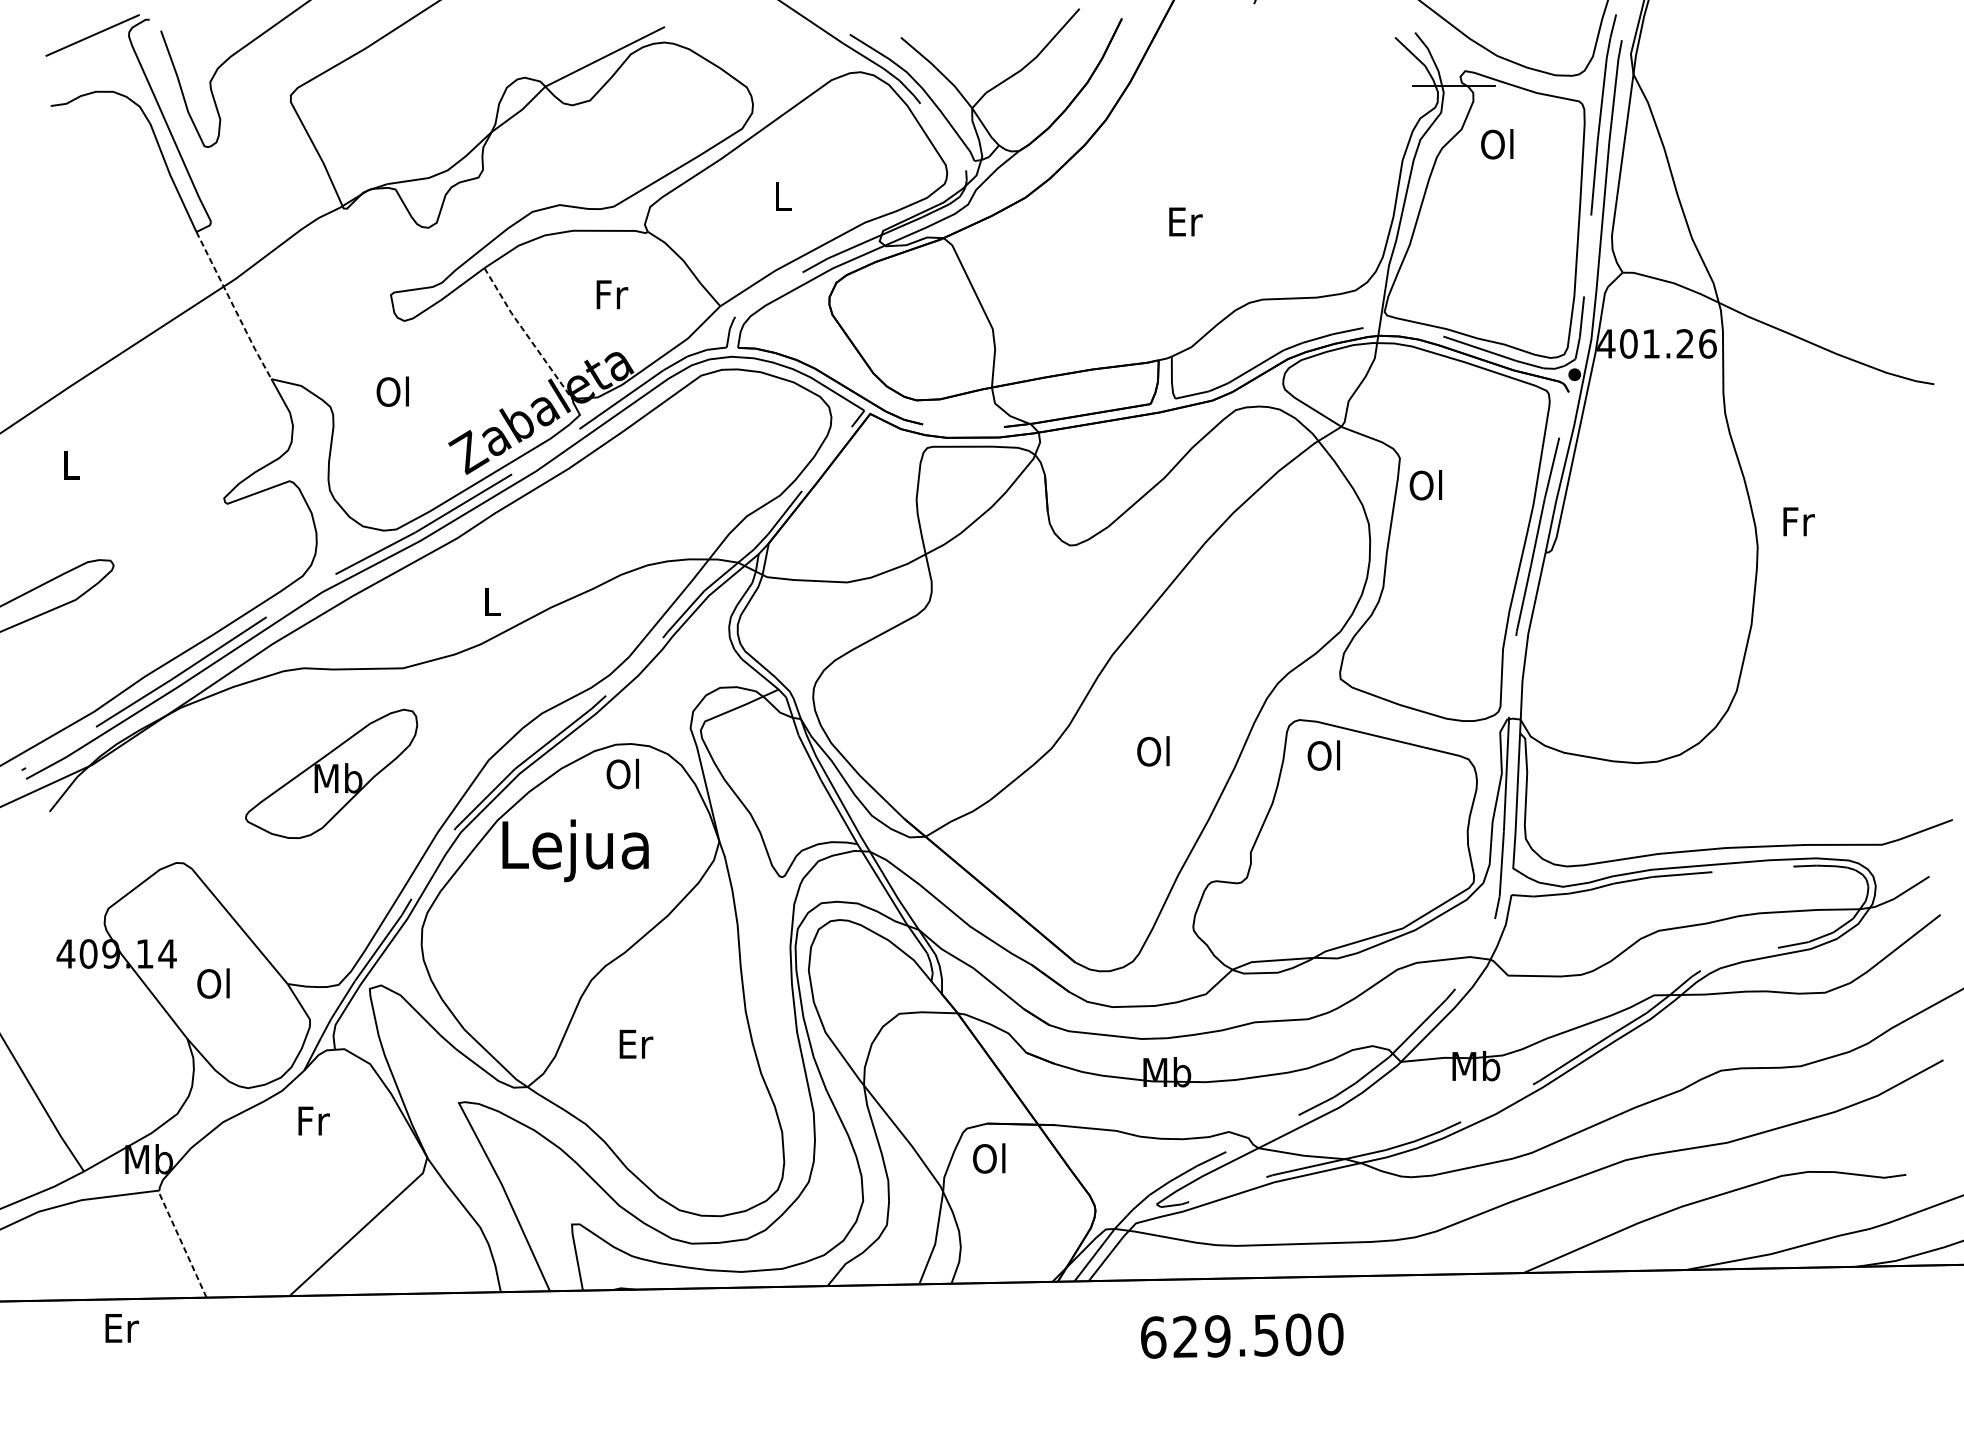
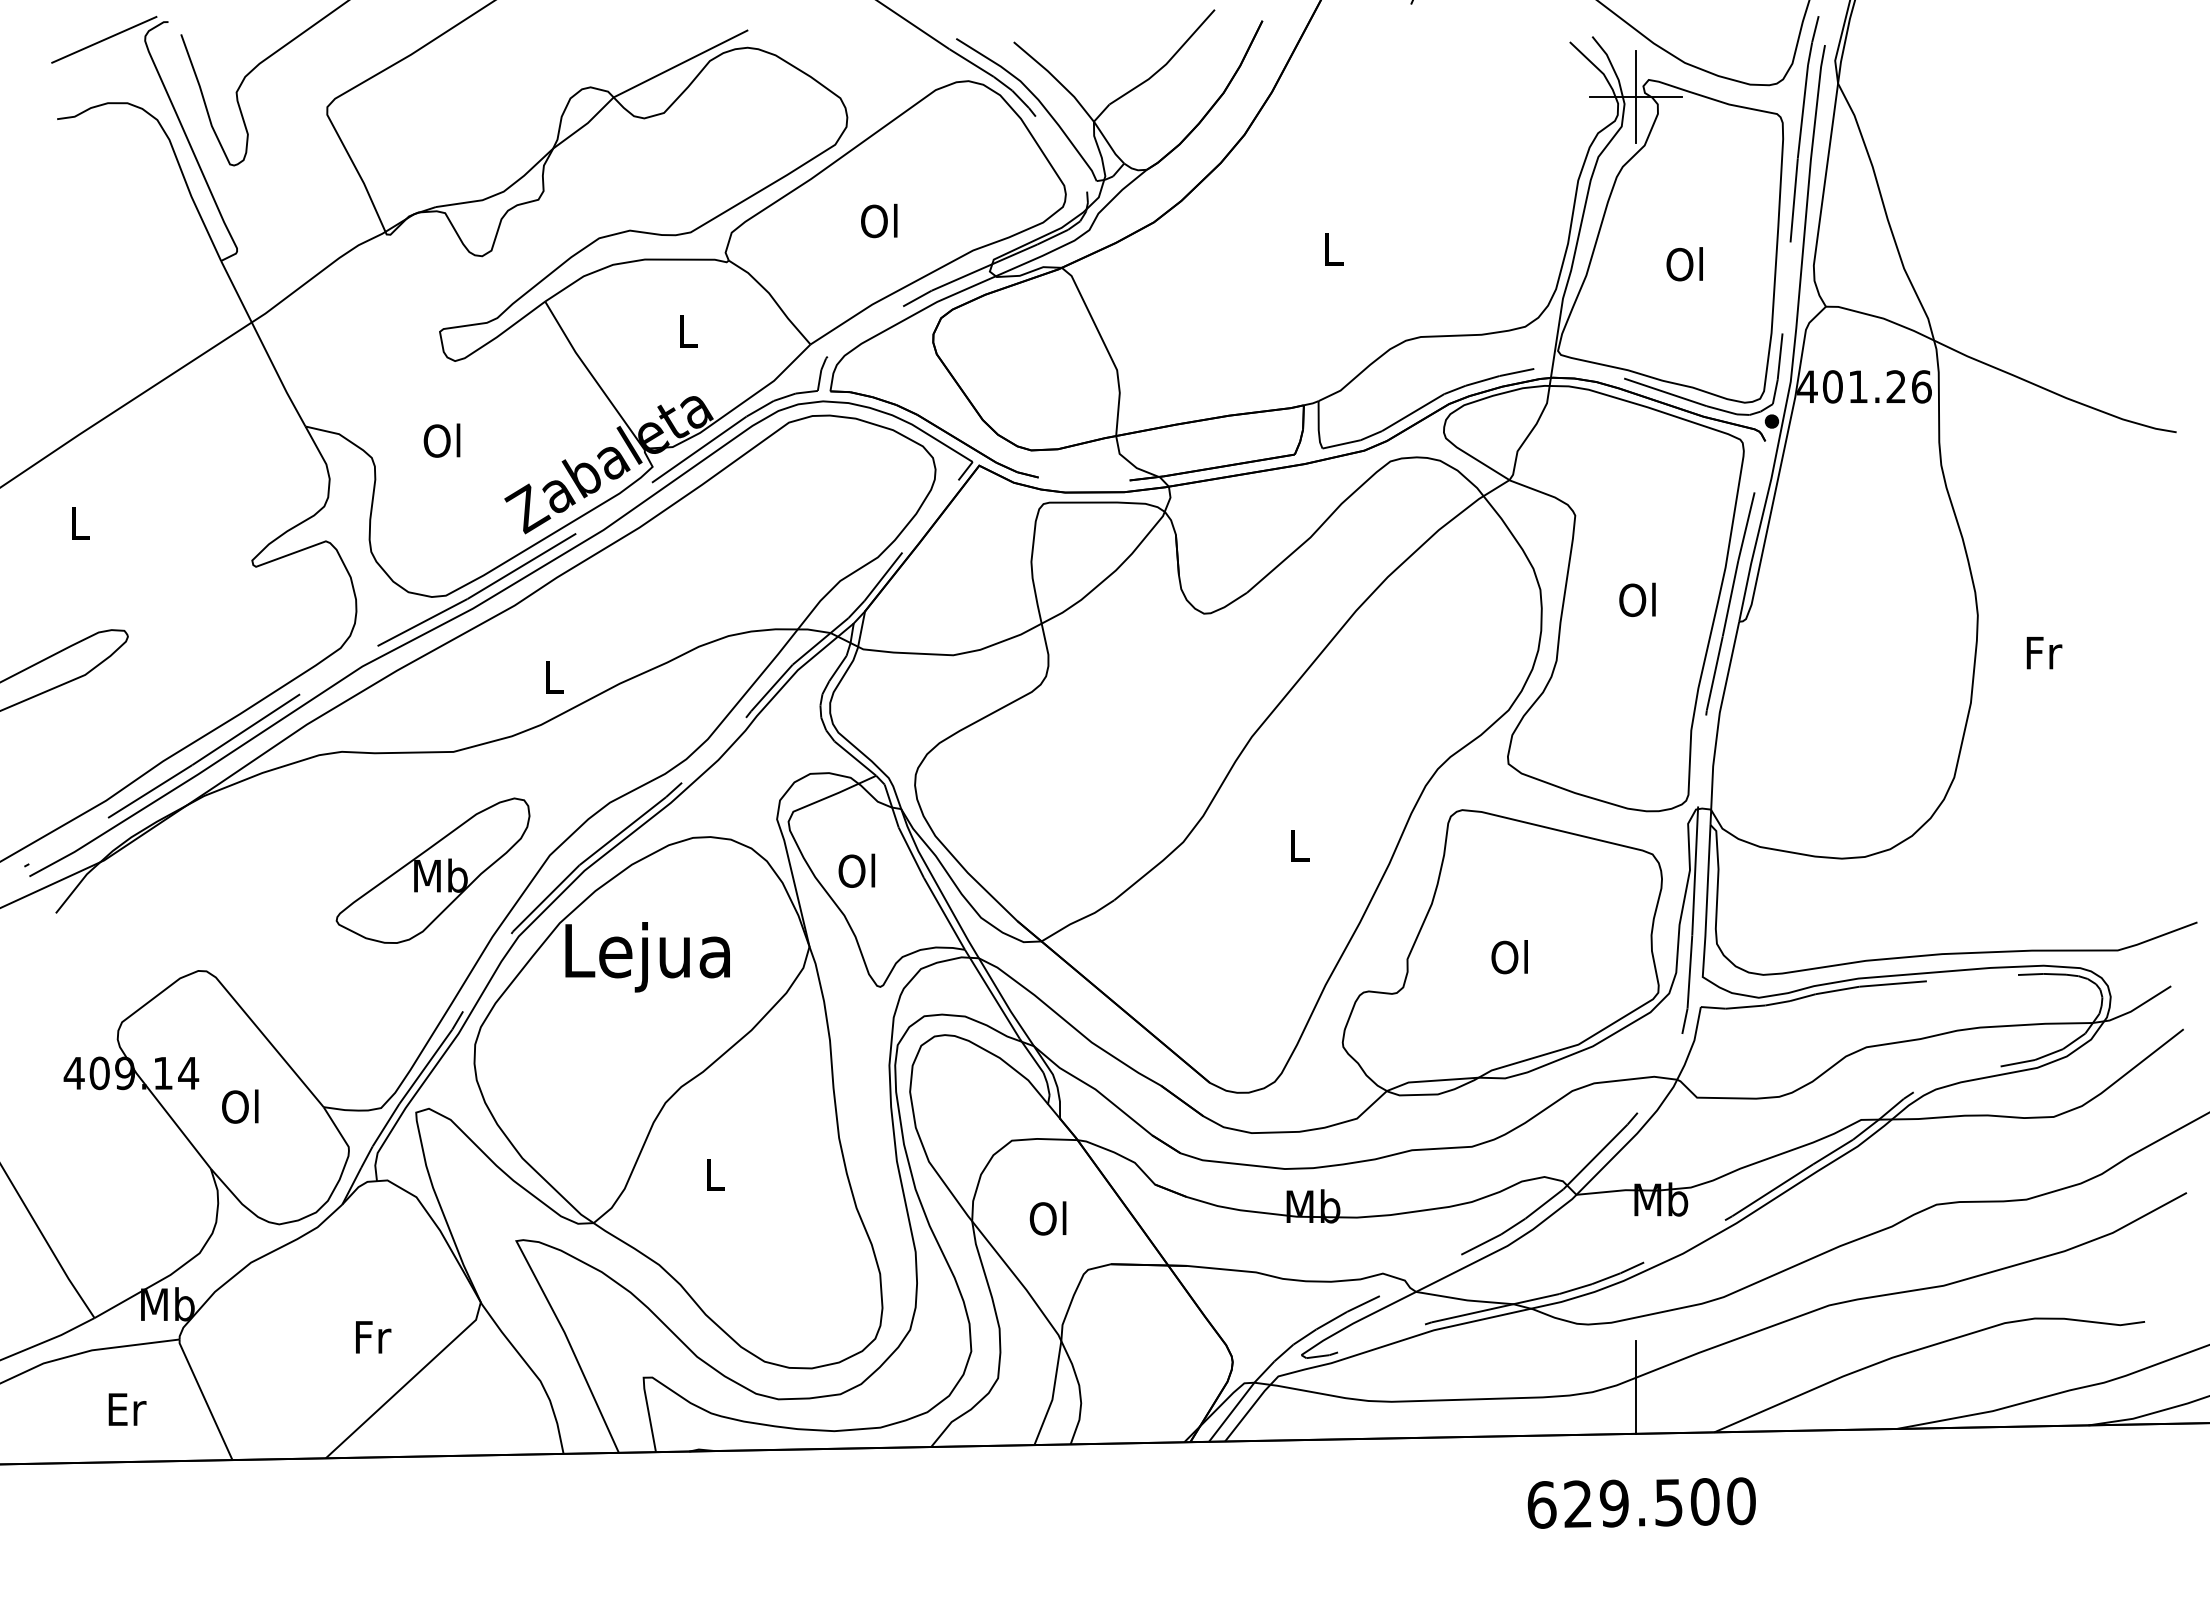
line: (1454, 85) -> (1636, 96), added
text: (1497, 144) -> (1684, 264), moved
text: (781, 196) -> (879, 220), L -> Ol
text: (1185, 221) -> (1334, 249), Er -> L
text: (611, 294) -> (688, 331), Fr -> L
line: (233, 306) -> (262, 344), dashed -> solid
line: (527, 334) -> (593, 376), dashed -> solid
text: (1425, 484) -> (1637, 599), moved
text: (1799, 522) -> (2044, 653), moved
text: (1153, 751) -> (1297, 845), Ol -> L
text: (1323, 755) -> (1509, 957), moved
part: (331, 773) -> (432, 870), moved
text: (622, 773) -> (856, 870), moved
text: (636, 1043) -> (716, 1174), Er -> L
text: (314, 1121) -> (373, 1337), moved
text: (988, 1158) -> (1047, 1218), moved
line: (1454, 1233) -> (1636, 1387), added
line: (182, 1243) -> (205, 1399), dashed -> solid
text: (122, 1328) -> (127, 1409), moved
text: (1241, 1335) -> (1641, 1502), moved

